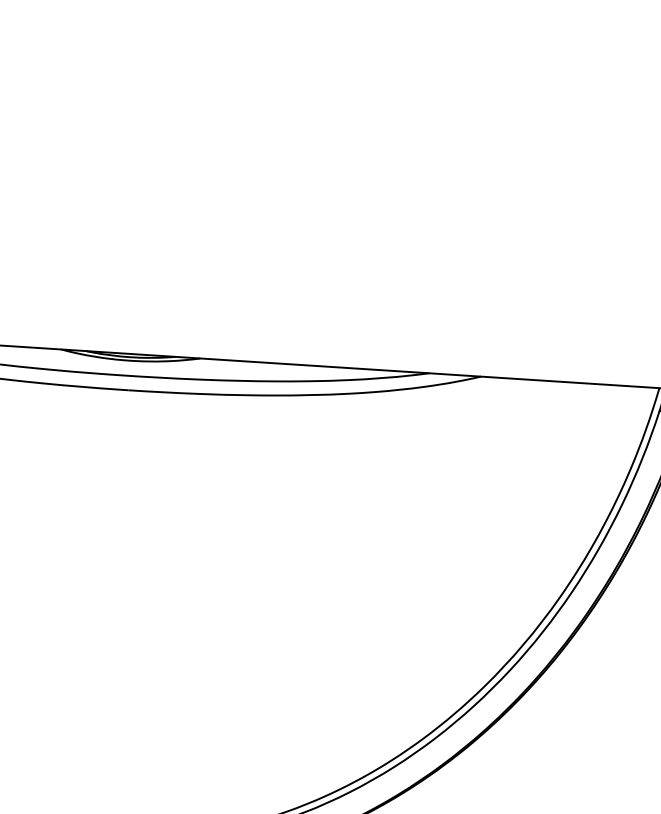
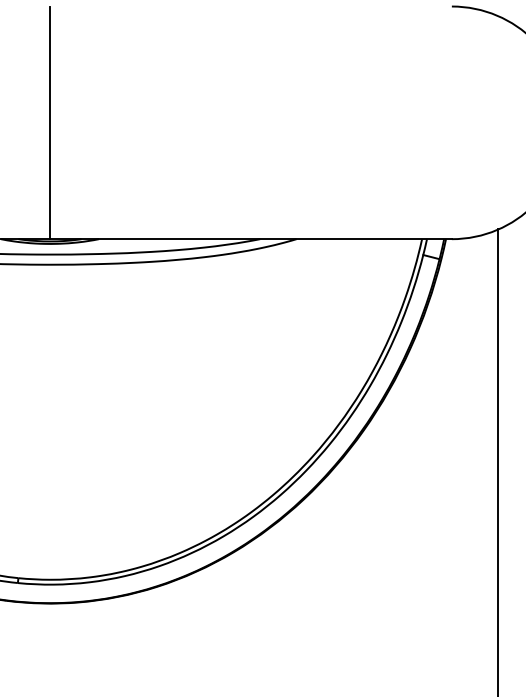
line: (142, 188) -> (50, 122), added

